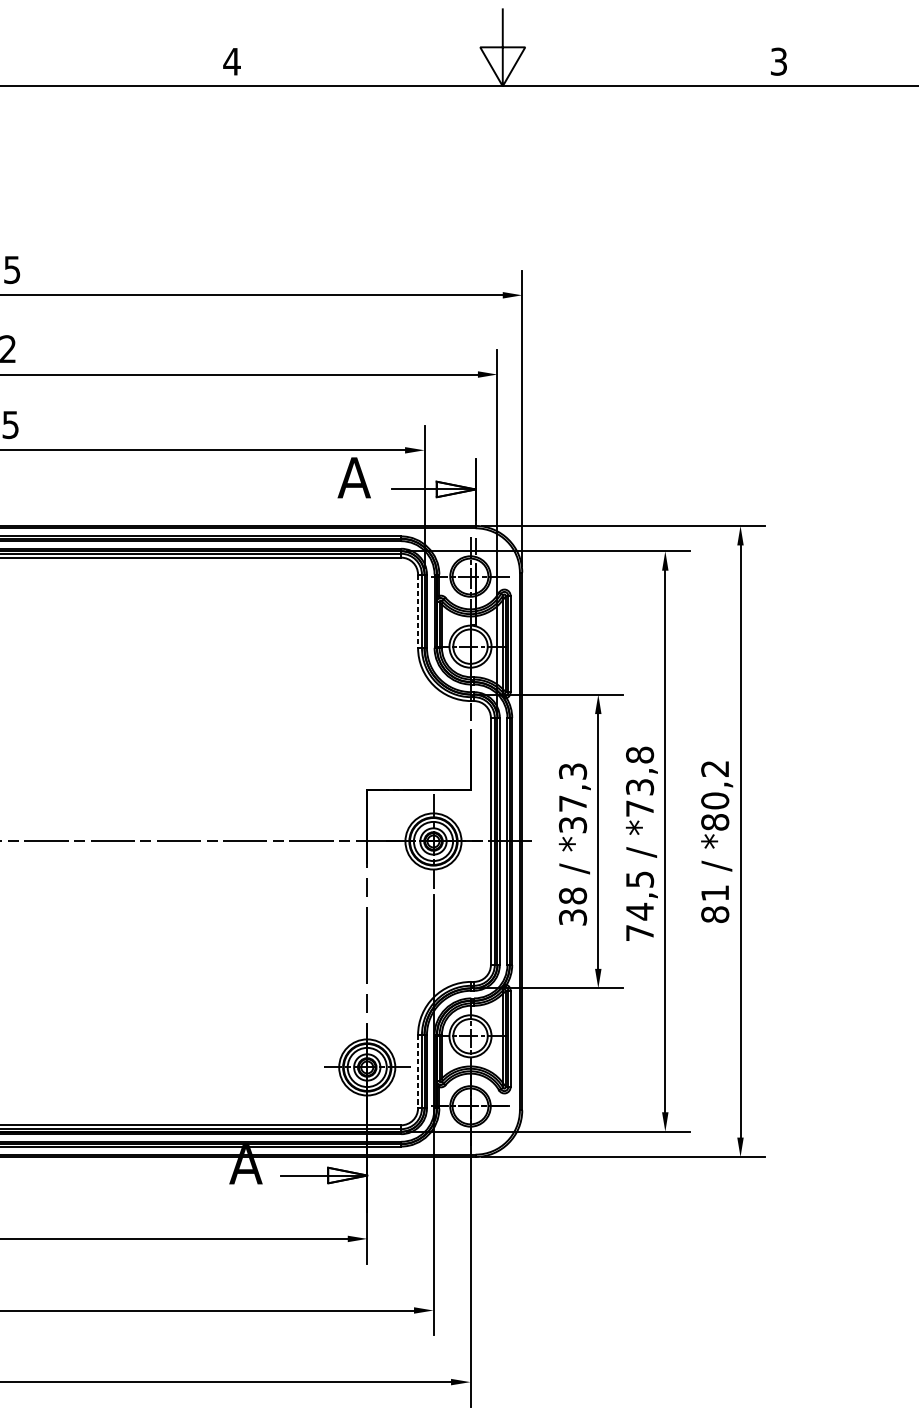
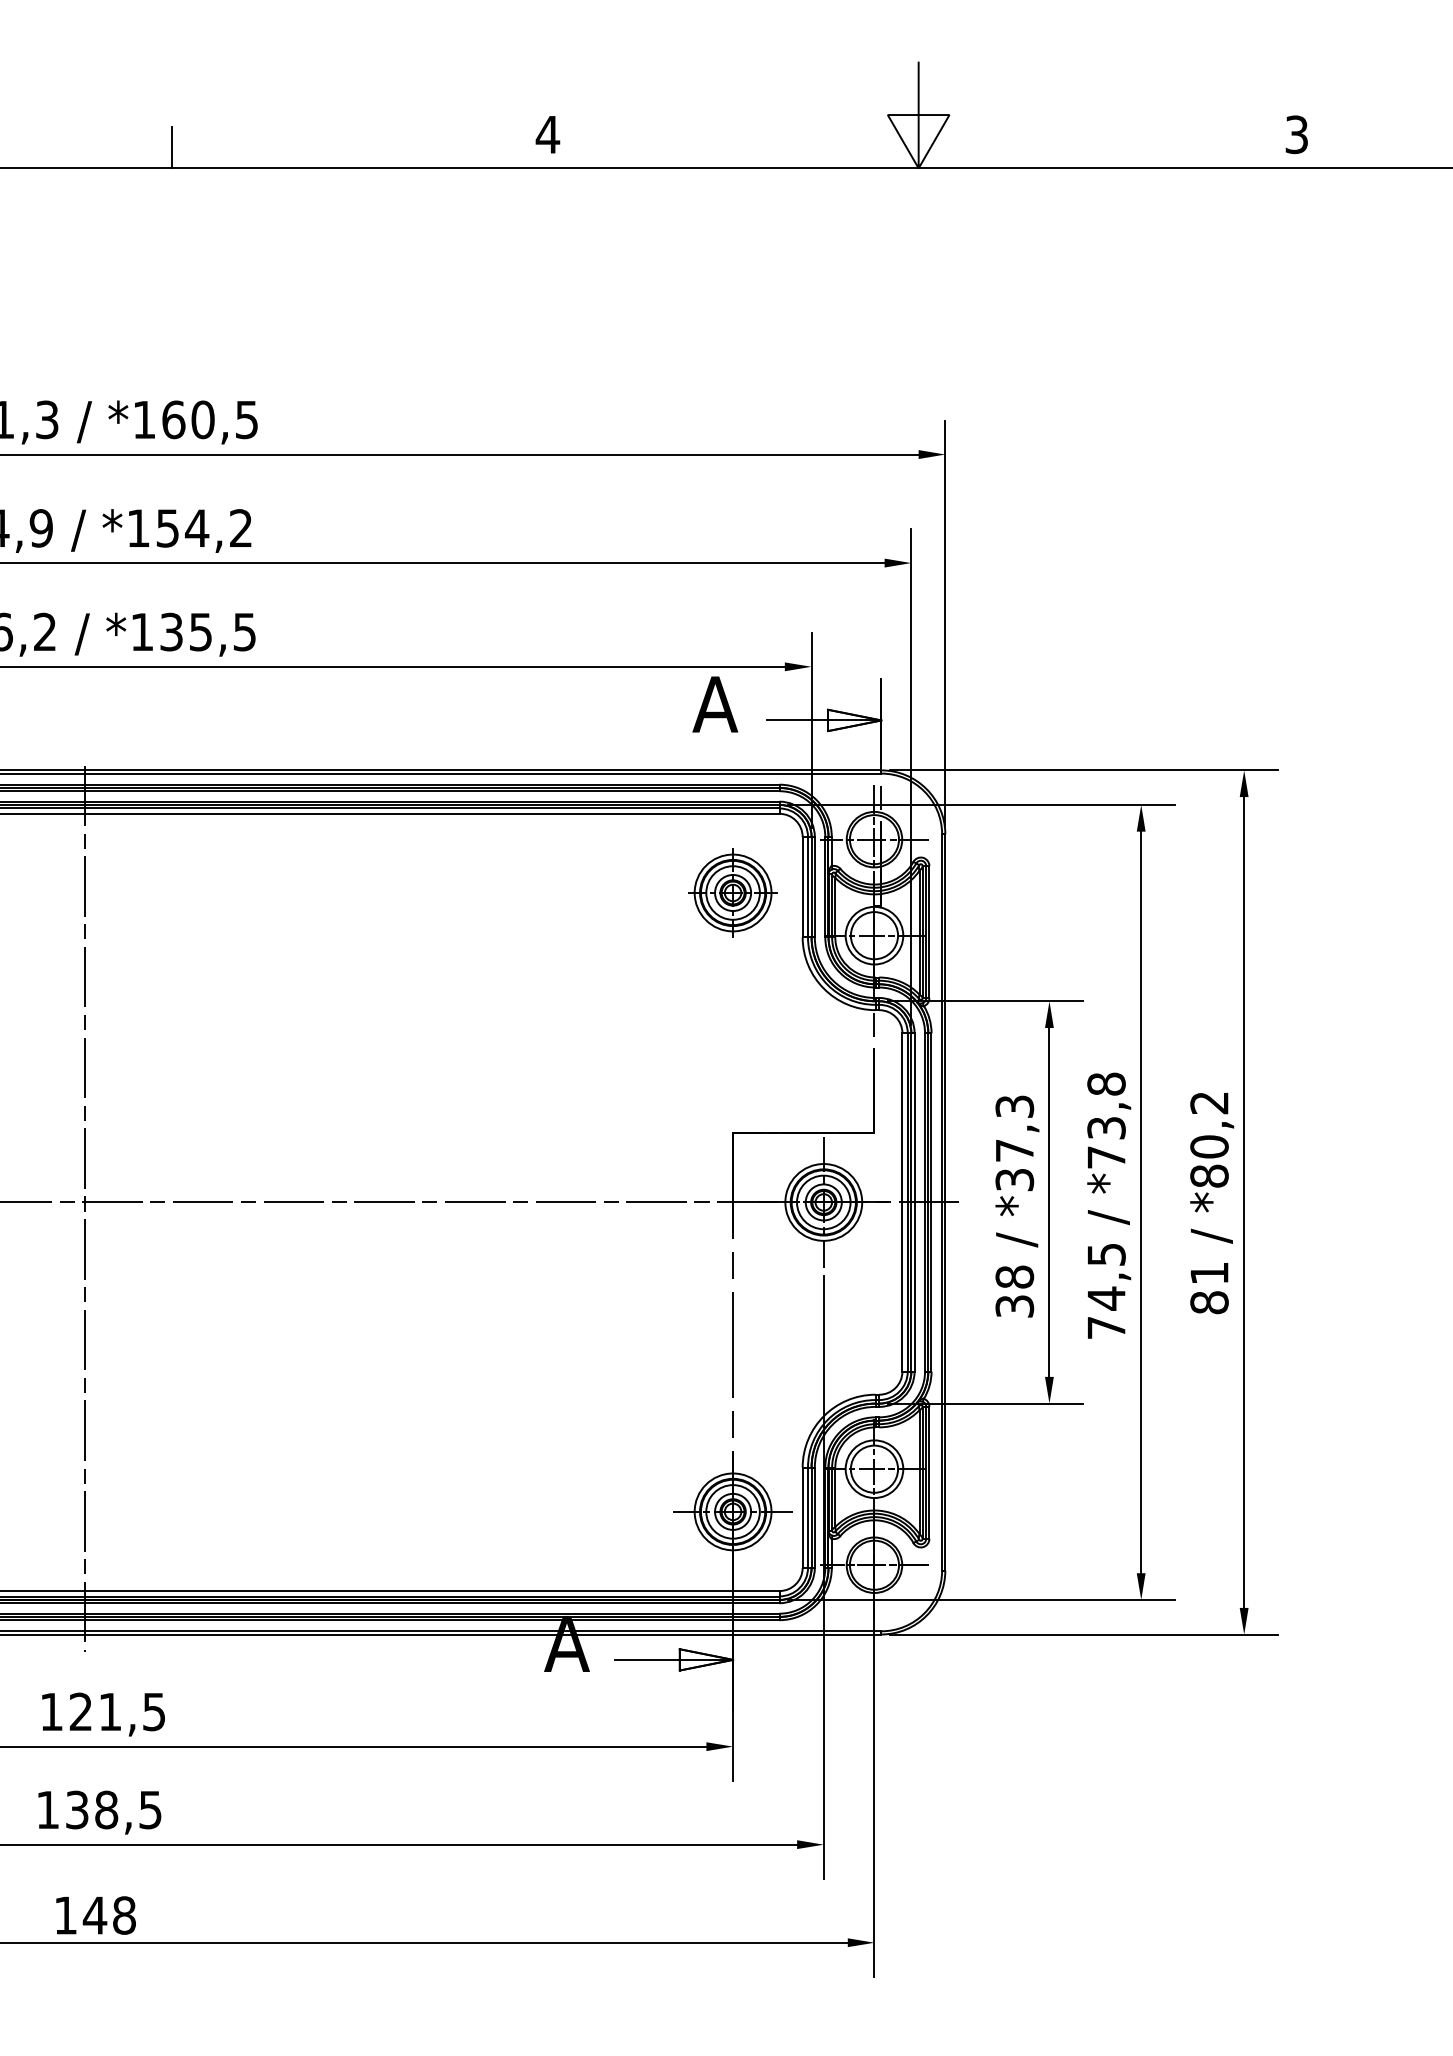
line: (417, 611) -> (802, 887), dashed -> solid
part: (366, 615) -> (732, 892), added
line: (417, 1072) -> (802, 1518), dashed -> solid

